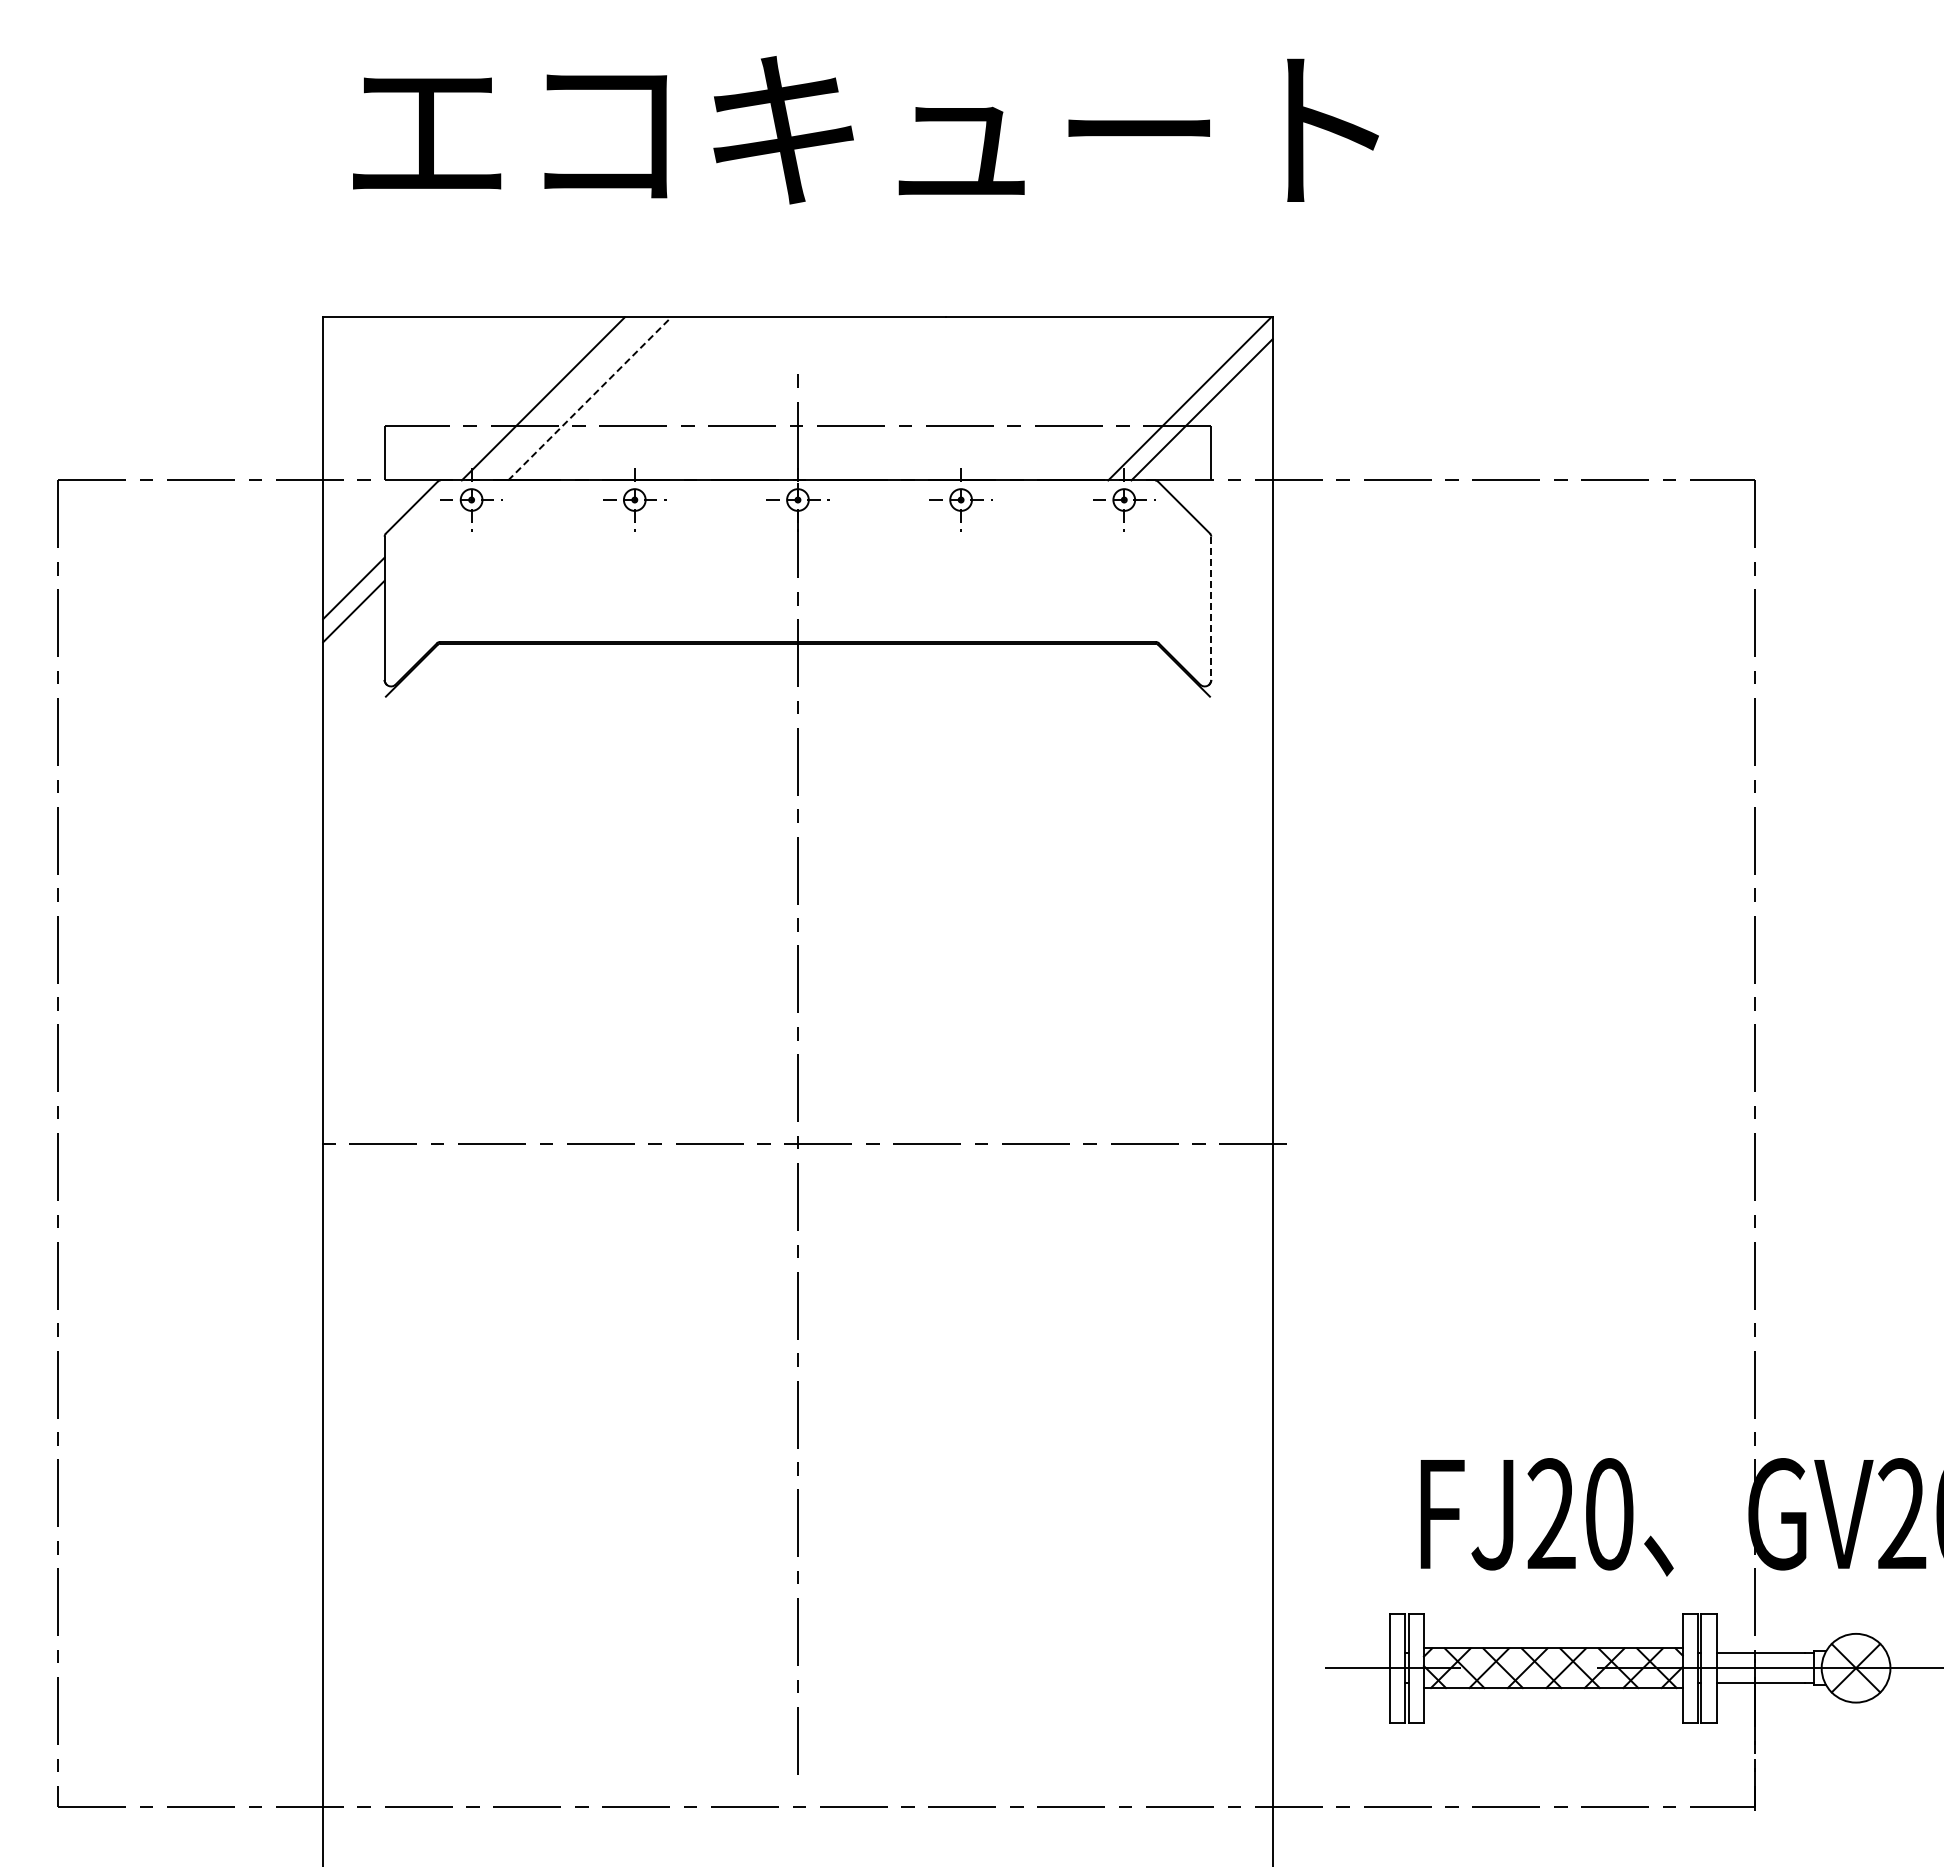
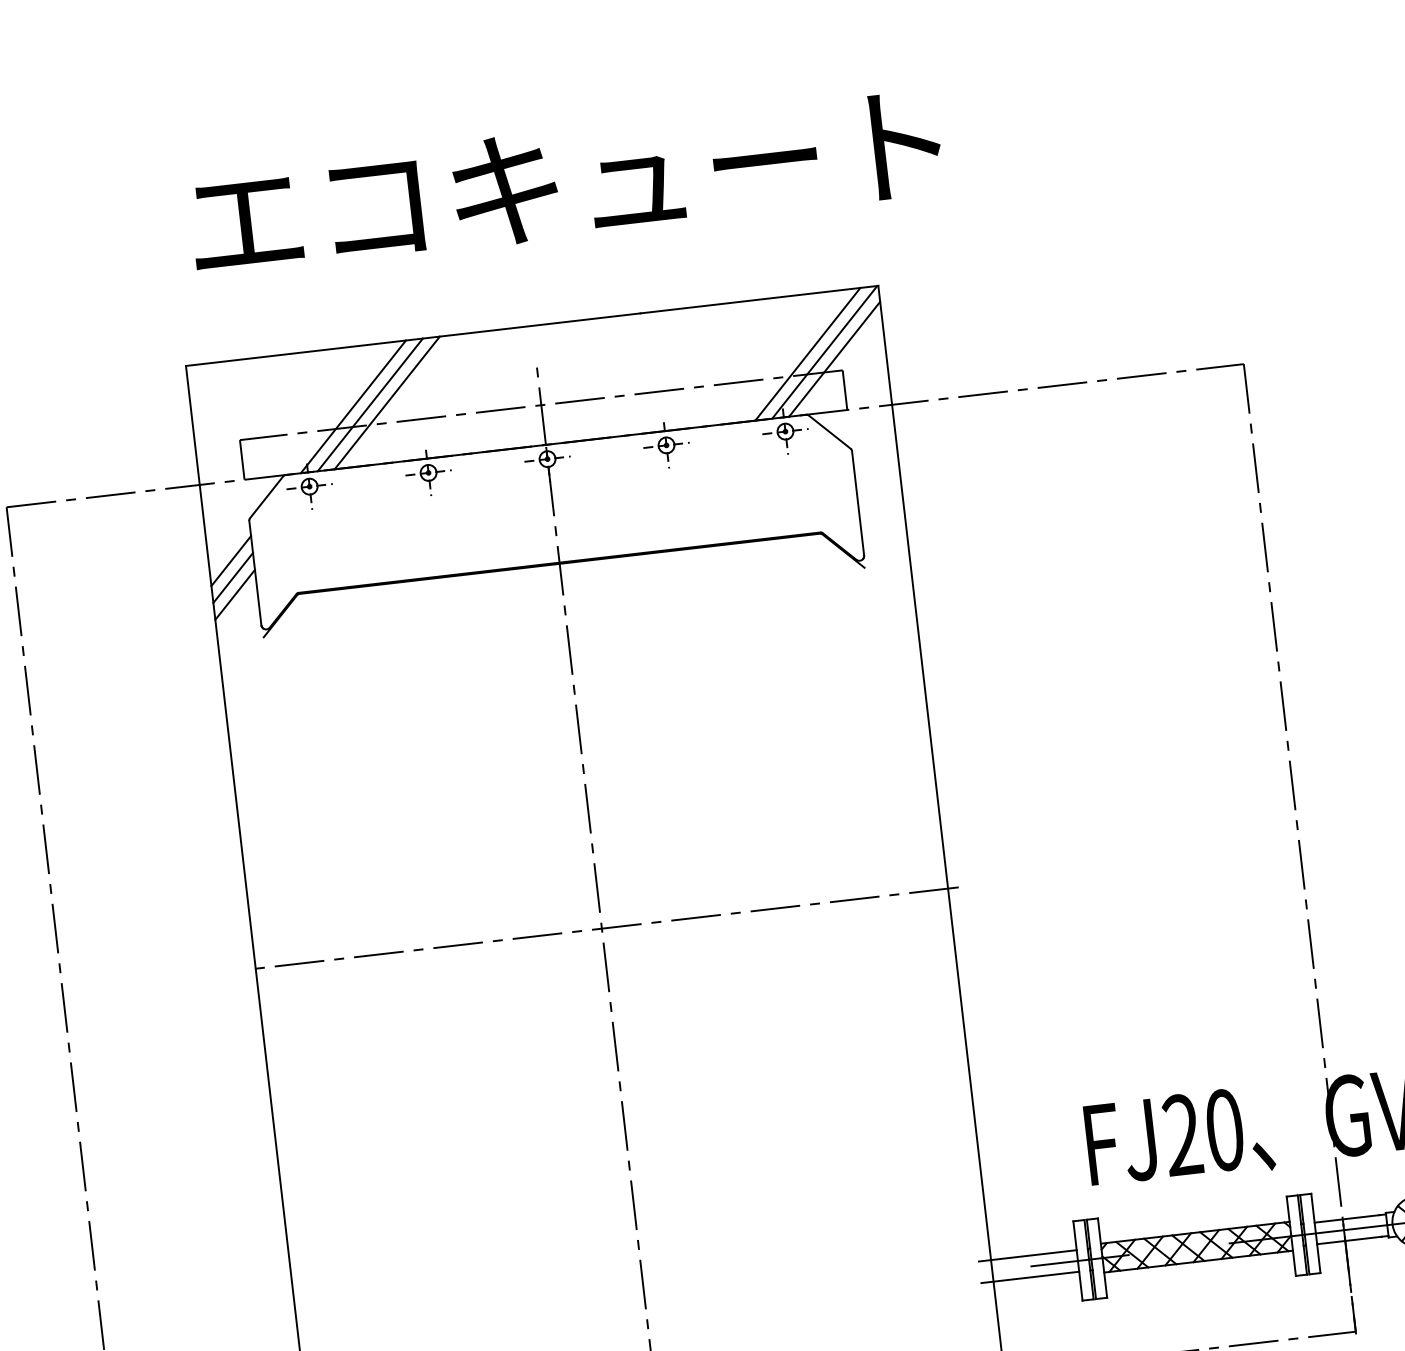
line: (566, 398) -> (370, 404), added
line: (590, 398) -> (387, 402), dashed -> solid
line: (1166, 398) -> (807, 354), added
line: (1211, 608) -> (858, 503), dashed -> solid
line: (353, 634) -> (234, 594), added
line: (1323, 1653) -> (1028, 1255), added
line: (1323, 1683) -> (1030, 1277), added

